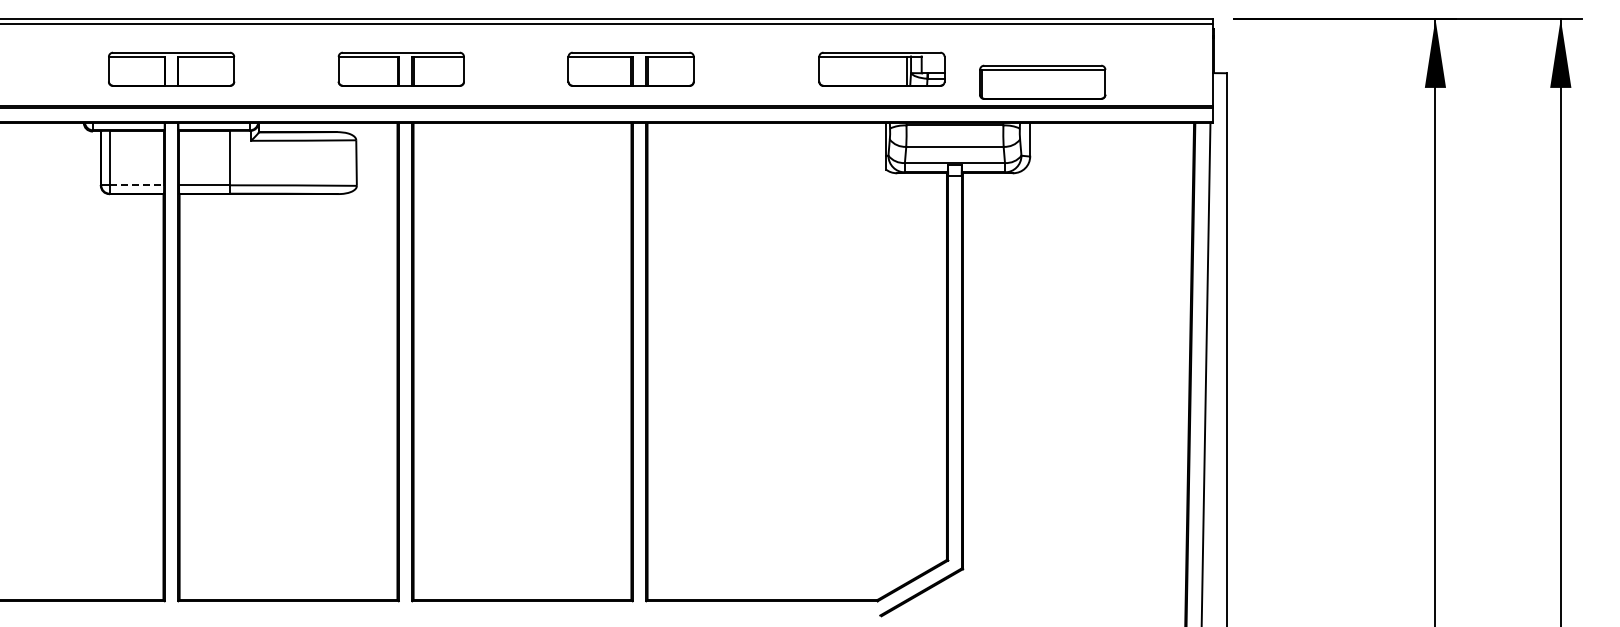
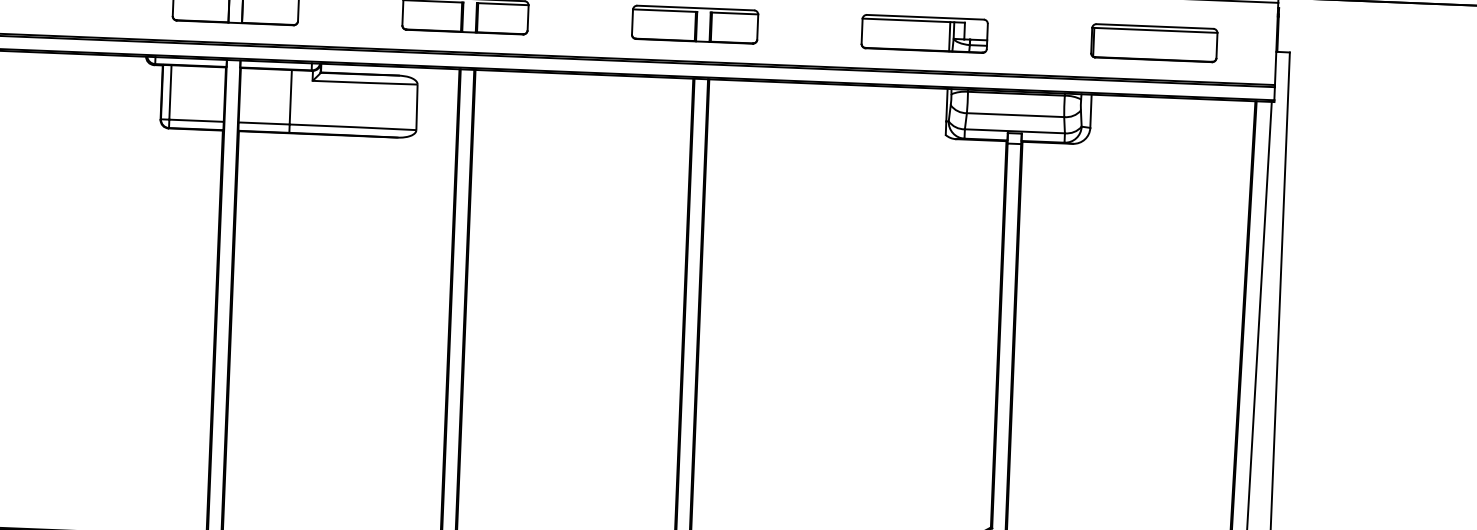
part: (881, 68) -> (924, 33), moved
part: (1042, 81) -> (1154, 42), moved
line: (137, 185) -> (197, 120), dashed -> solid

